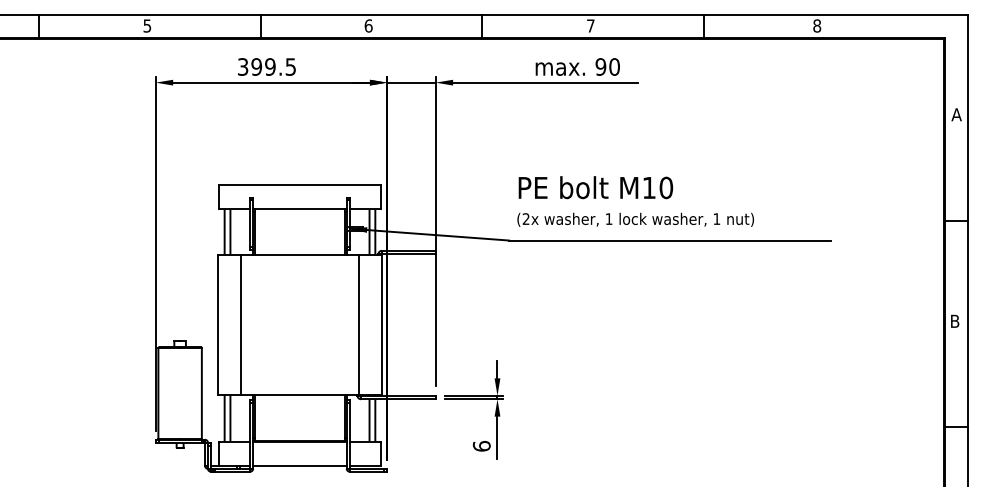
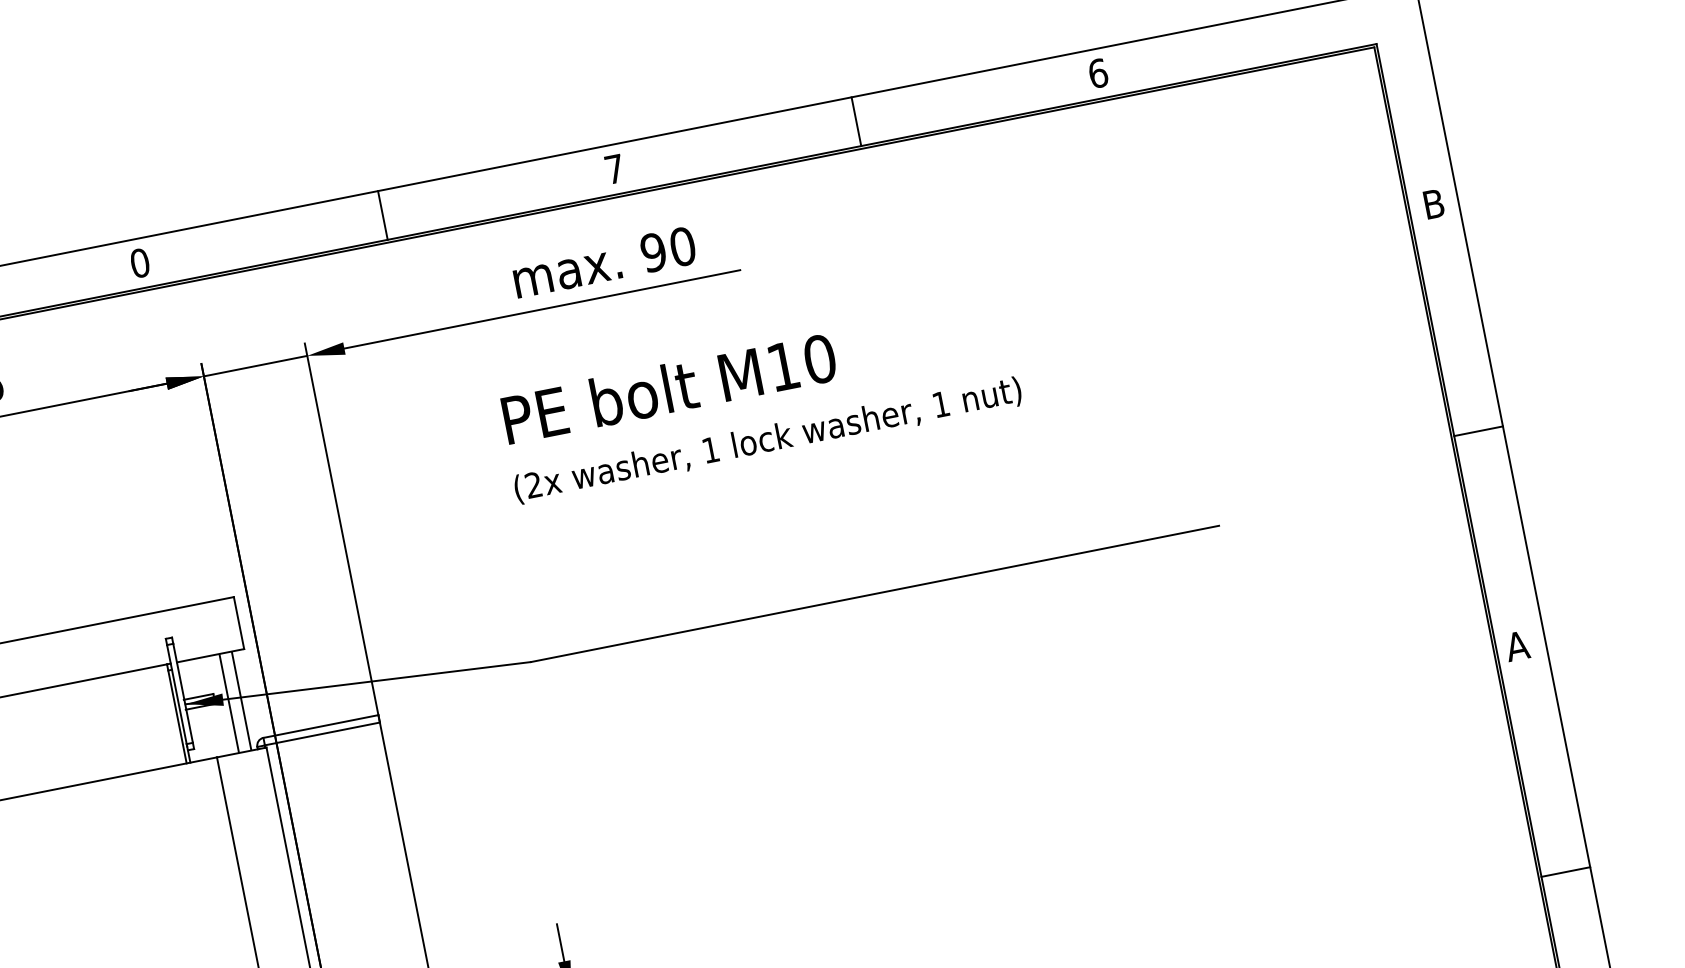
text: (368, 25) -> (139, 262), 6 -> 0
text: (817, 25) -> (1098, 72), 8 -> 6
text: (956, 114) -> (1433, 203), A -> B
text: (635, 201) -> (759, 401), moved
text: (954, 320) -> (1516, 644), B -> A

